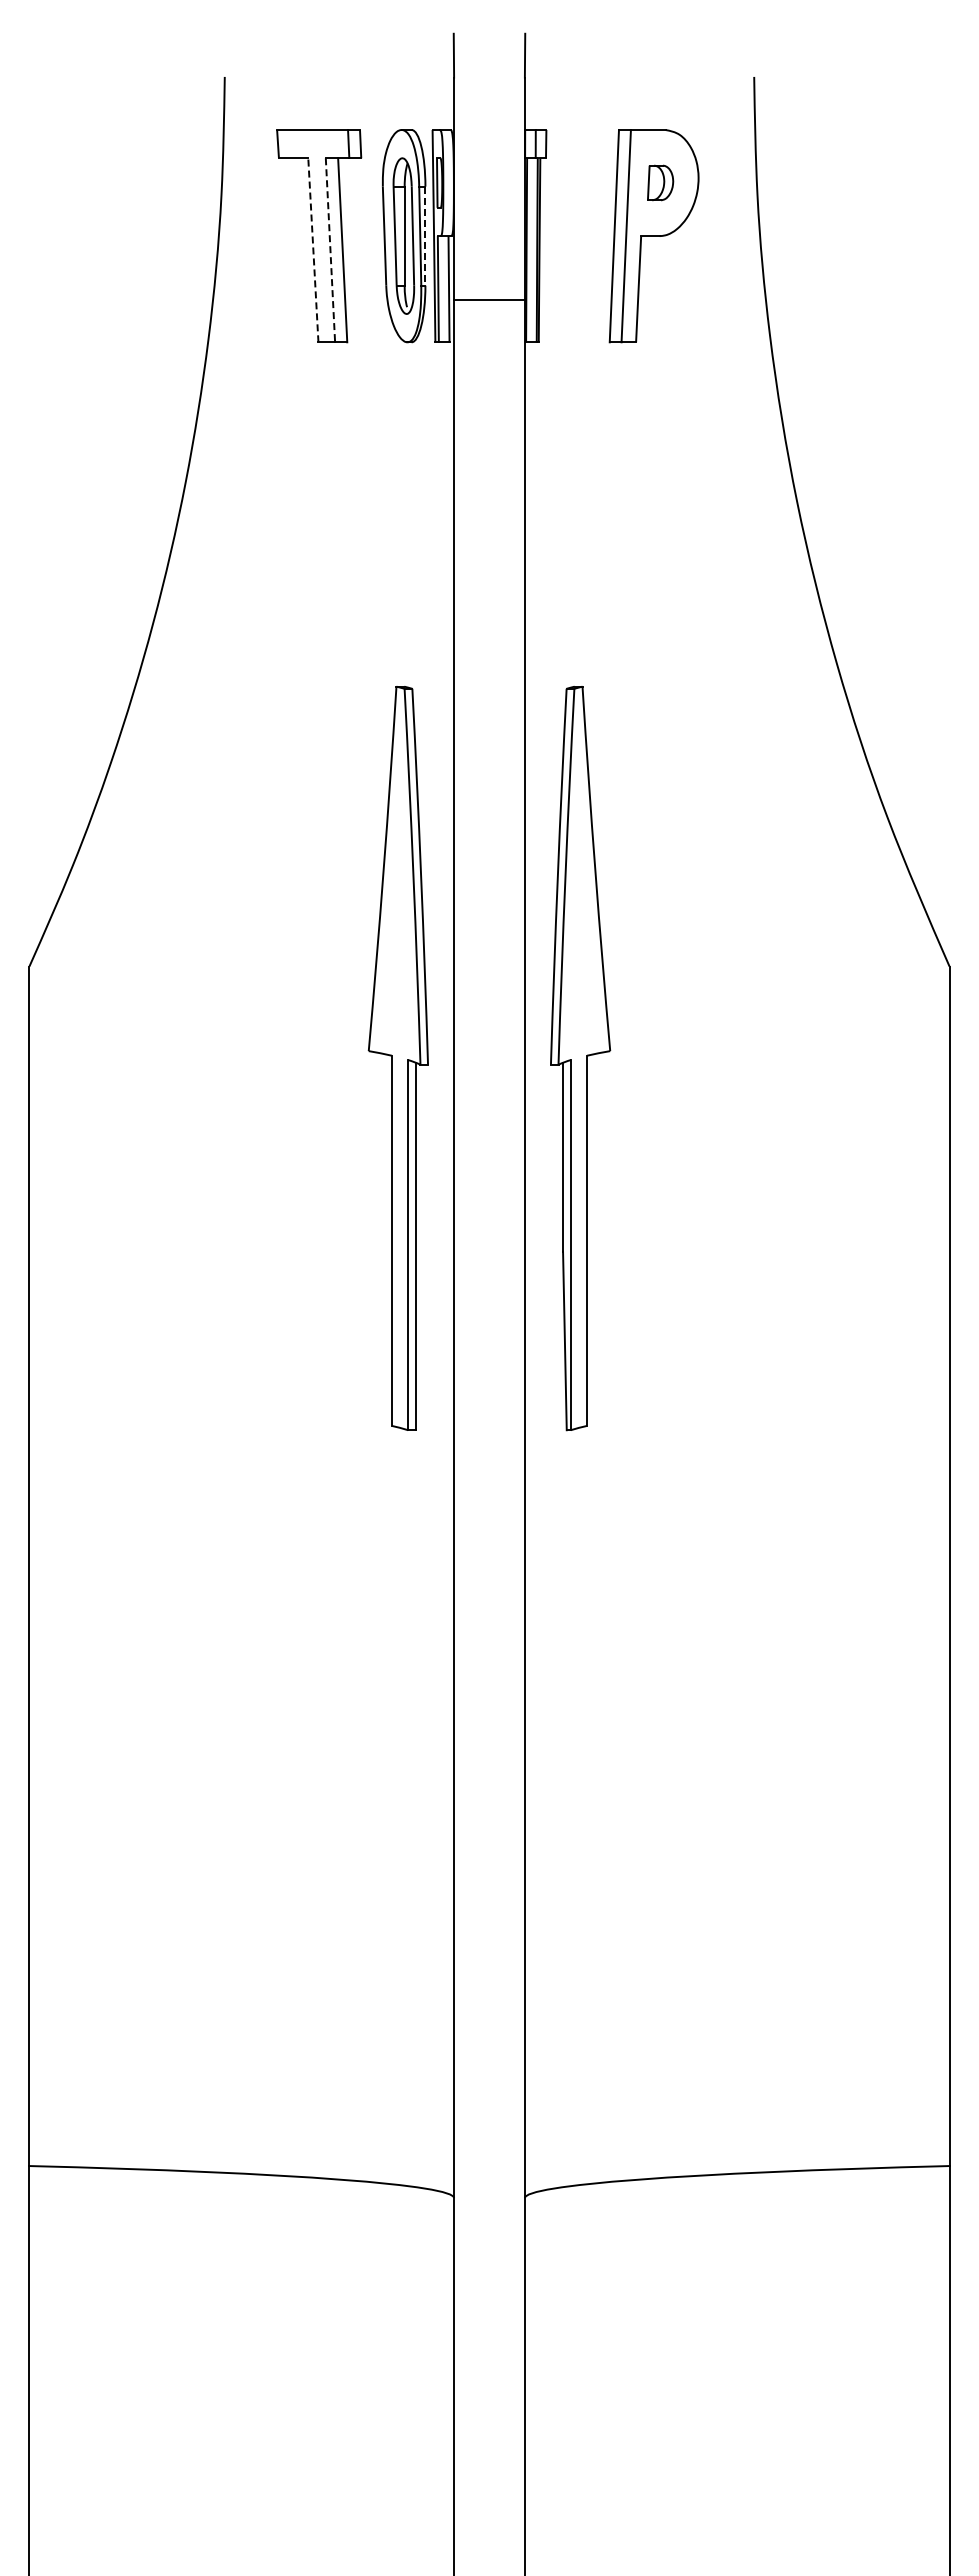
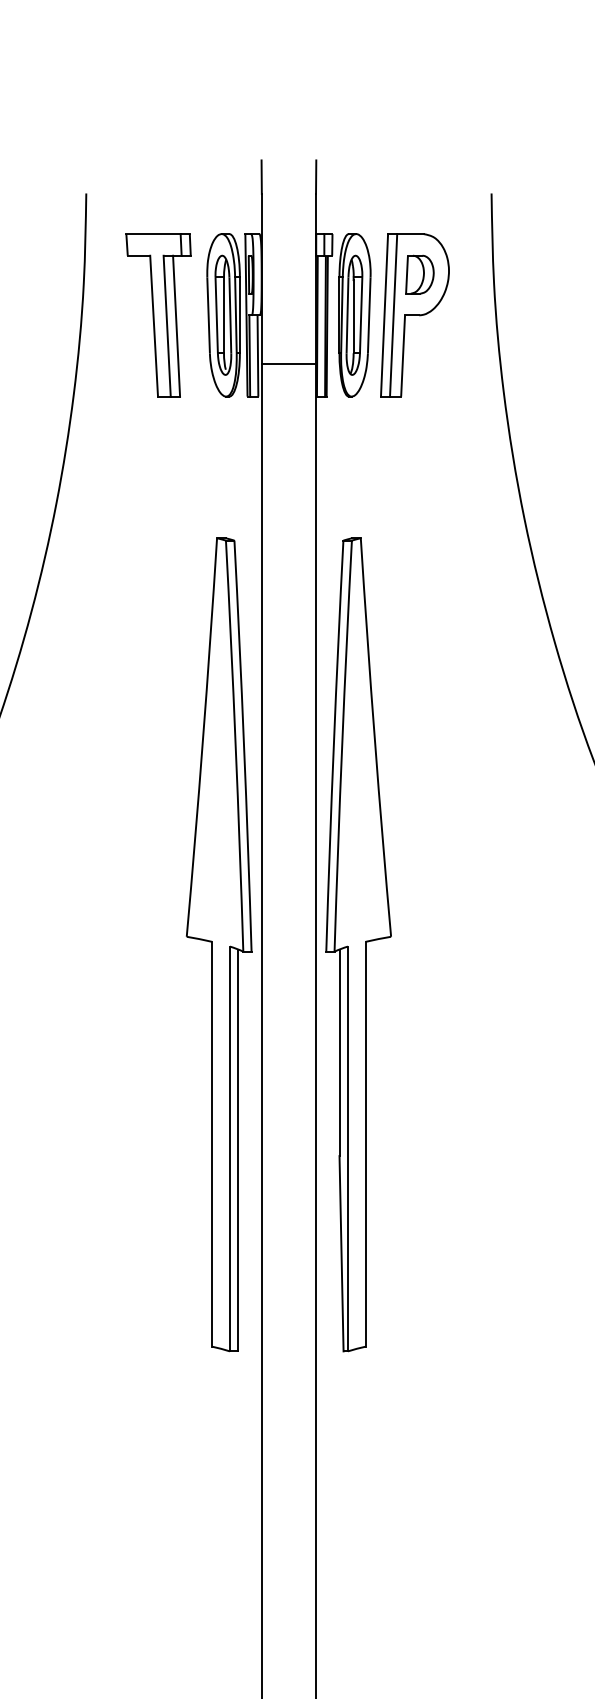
part: (660, 182) -> (419, 274), size x1.43
line: (425, 236) -> (239, 315), dashed -> solid
part: (575, 236) -> (354, 315), added
line: (313, 249) -> (154, 325), dashed -> solid
line: (330, 250) -> (167, 326), dashed -> solid
part: (398, 1058) -> (219, 944), size x1.43
part: (580, 1058) -> (358, 944), size x1.43

